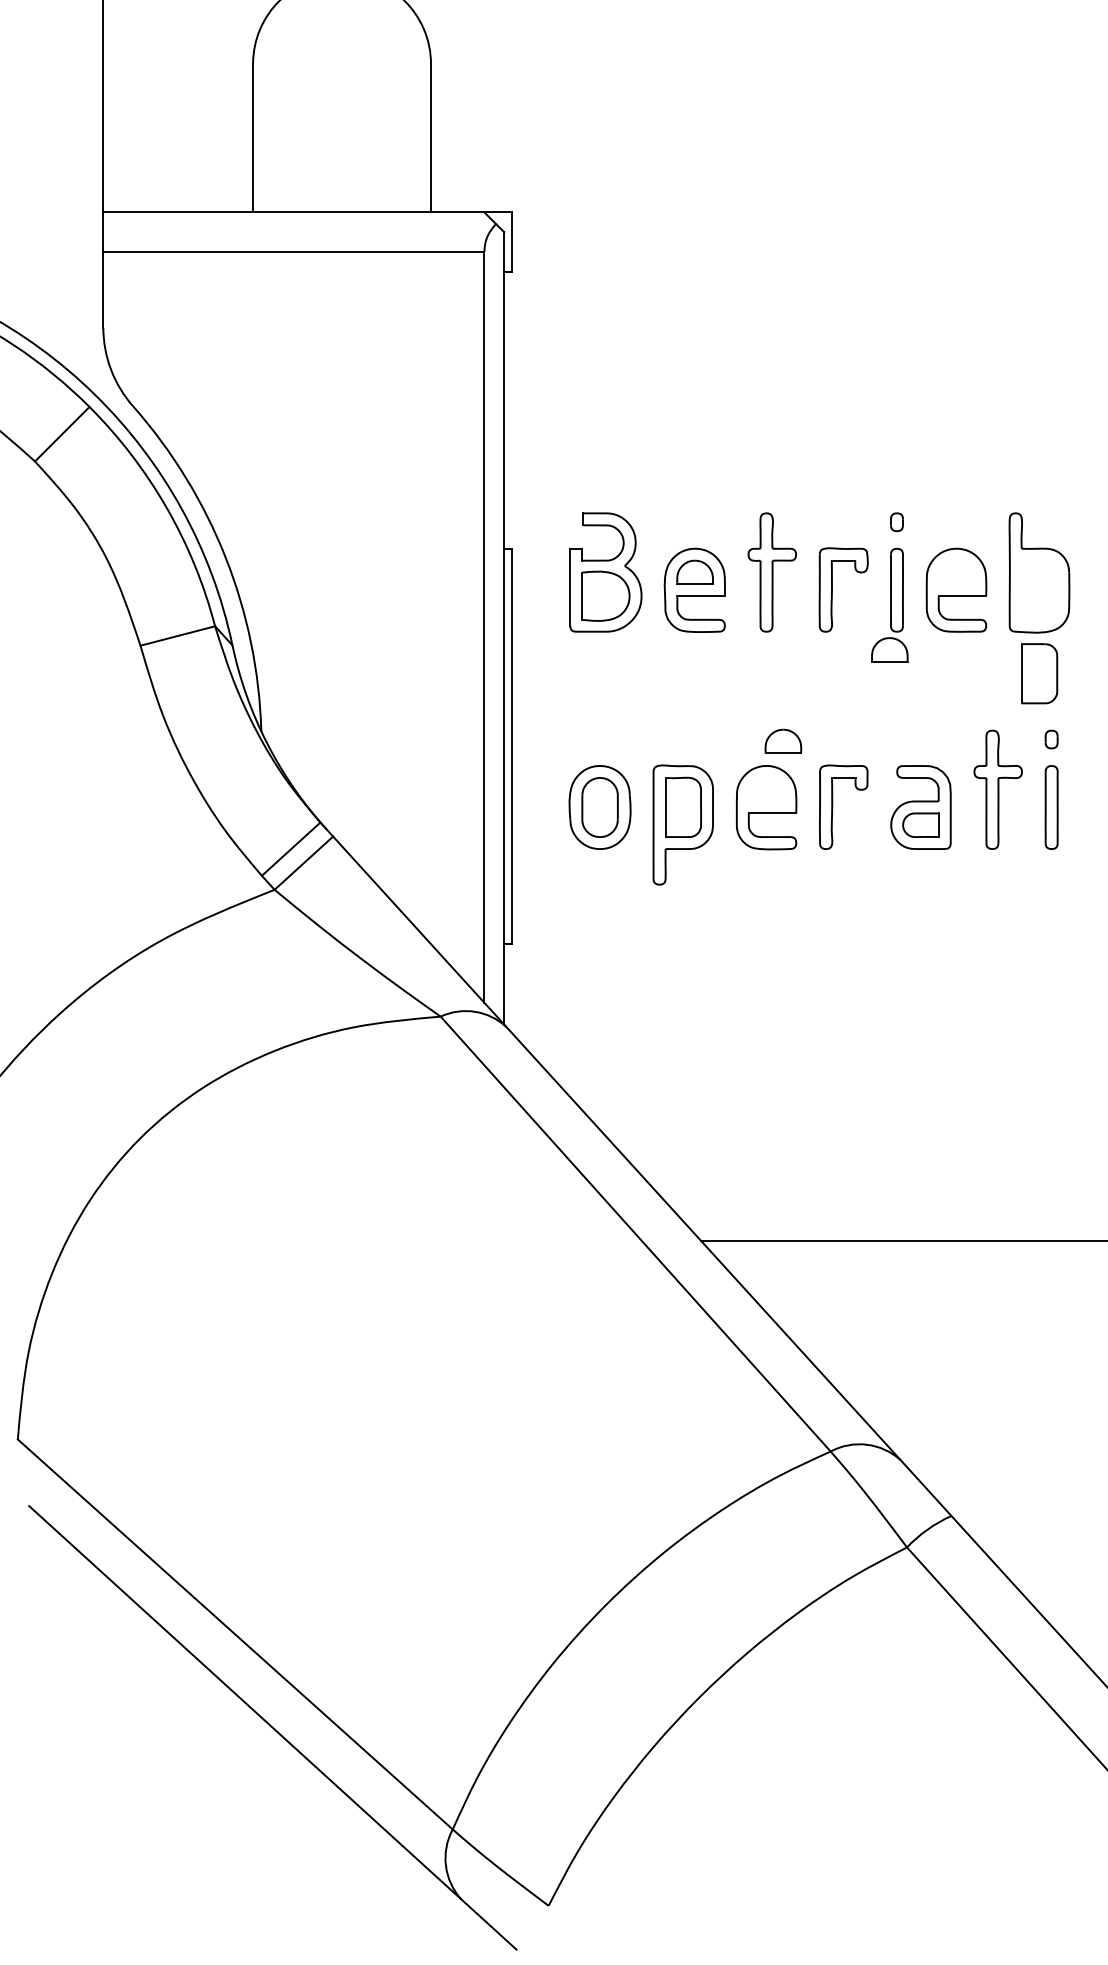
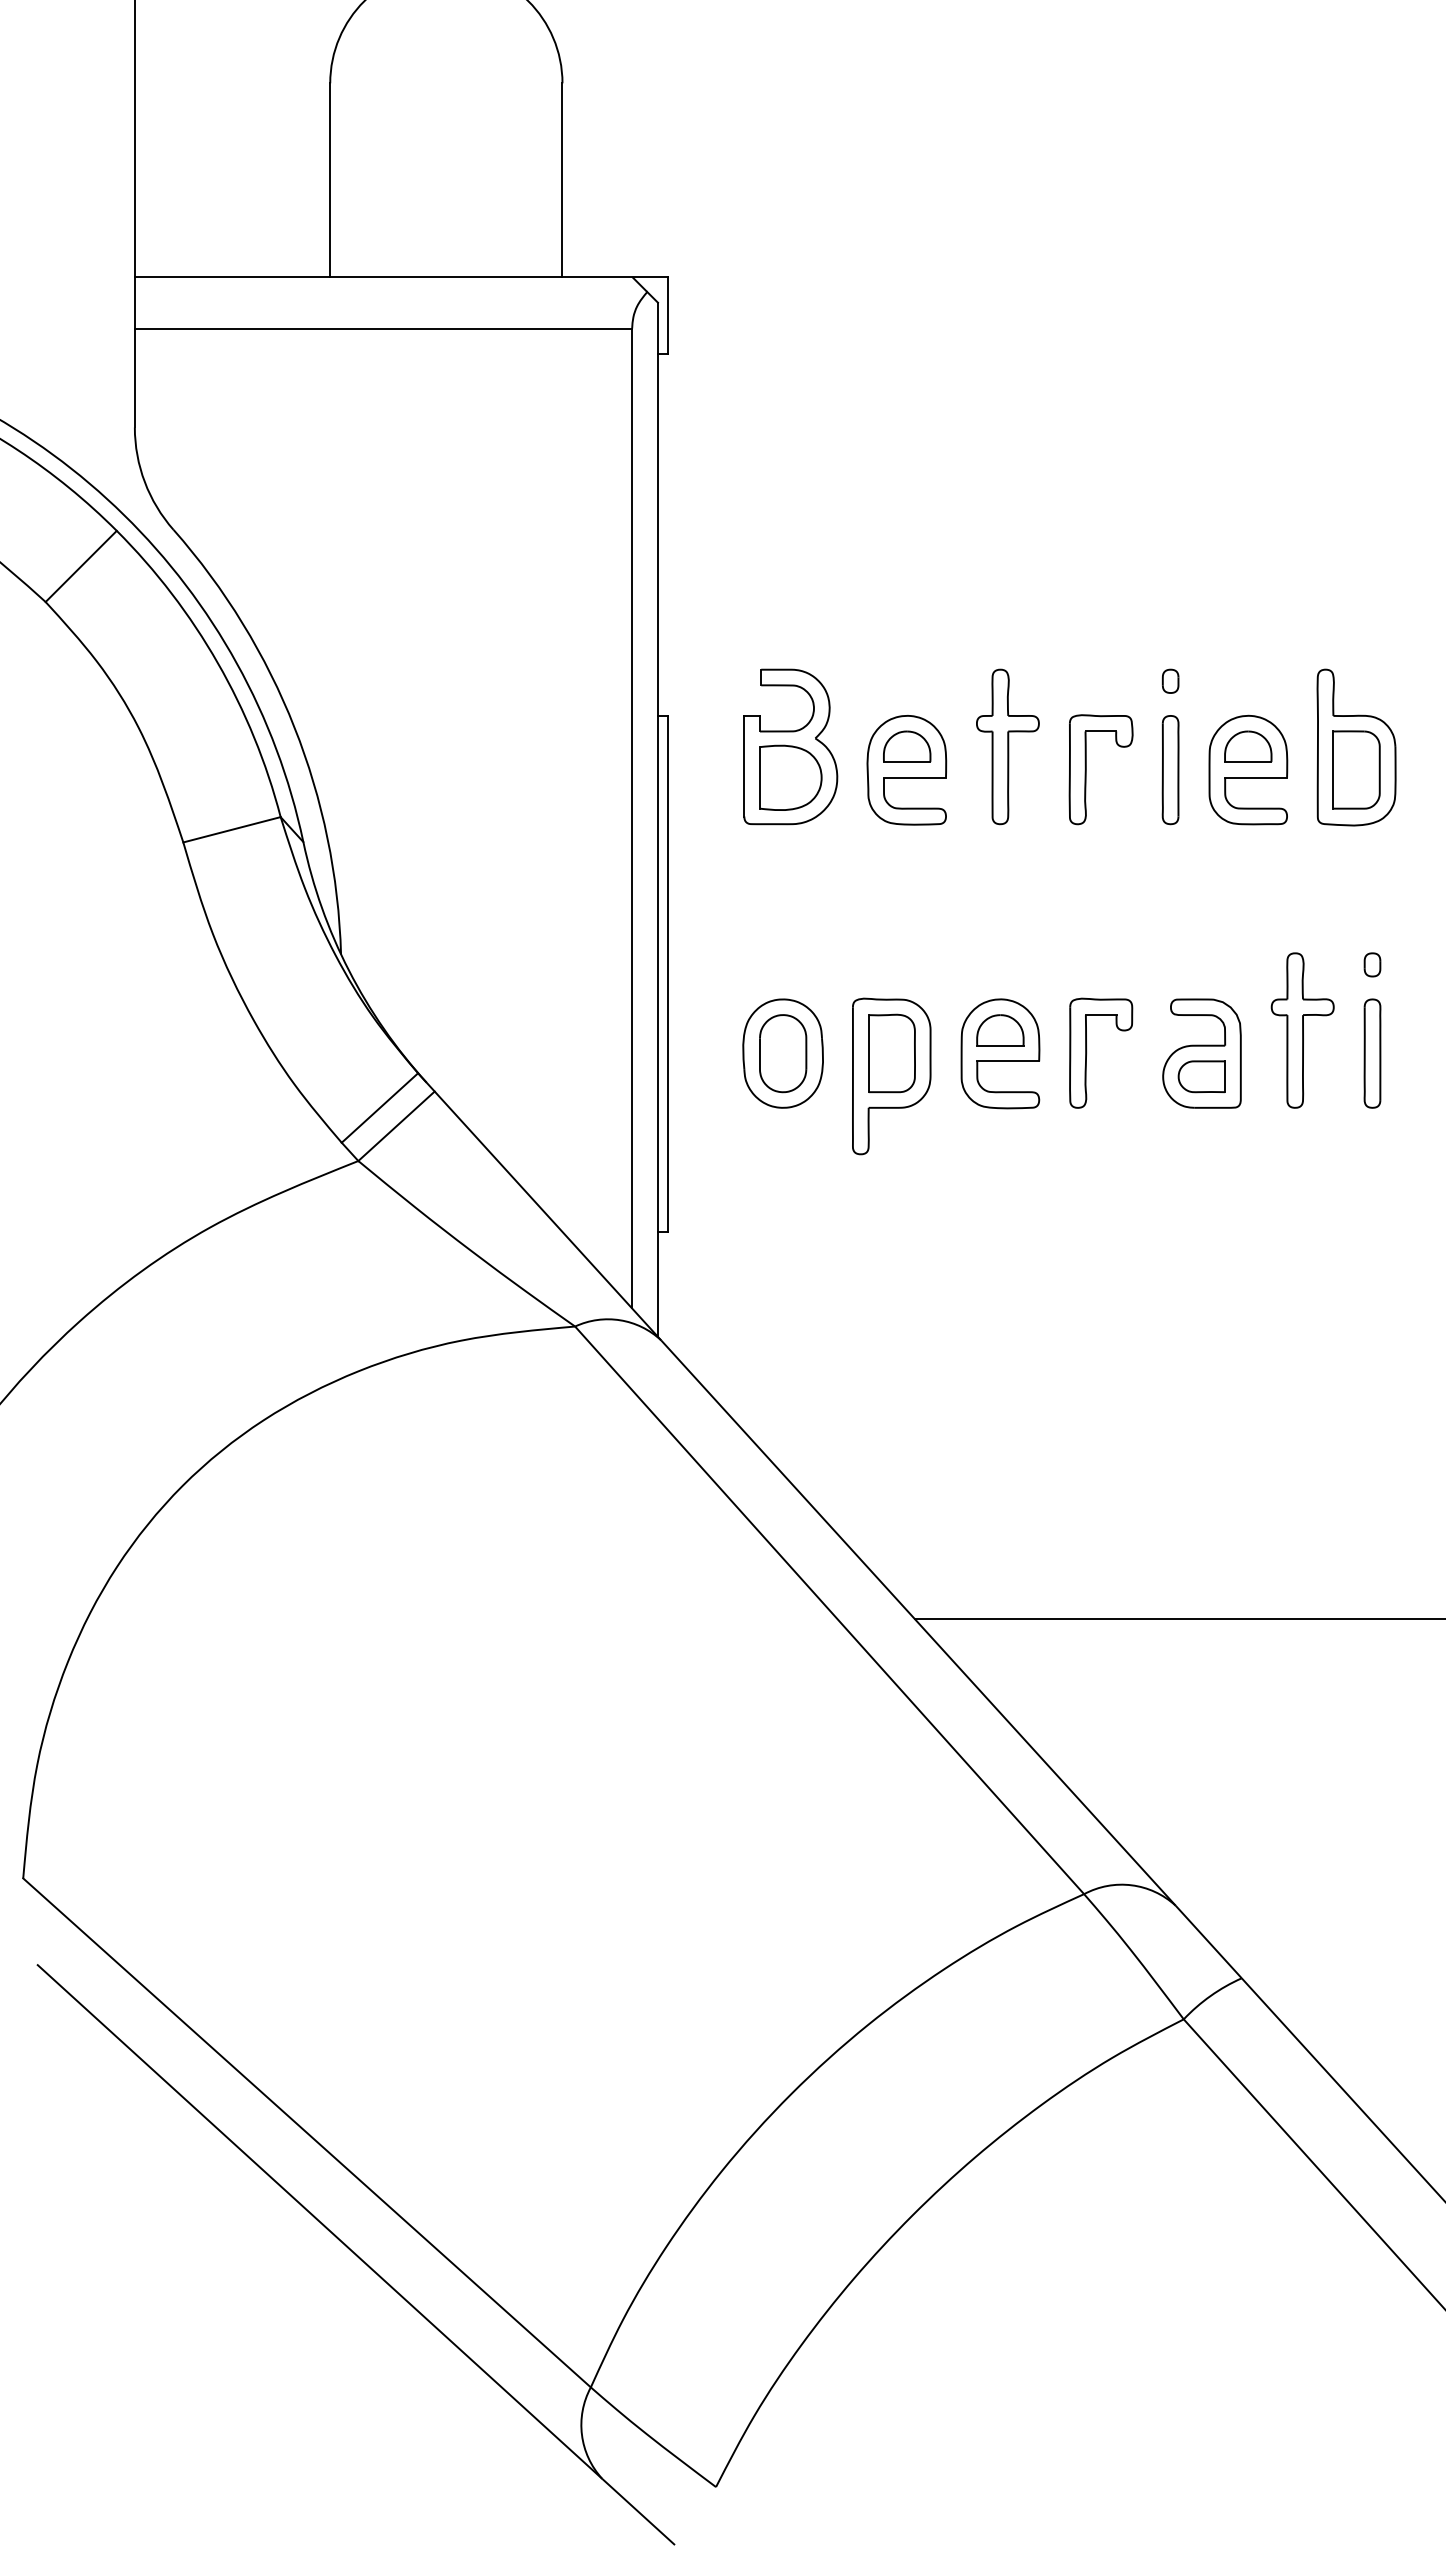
part: (889, 649) -> (1248, 746), moved
part: (1039, 673) -> (1356, 769), moved
part: (783, 741) -> (1000, 1030), moved

